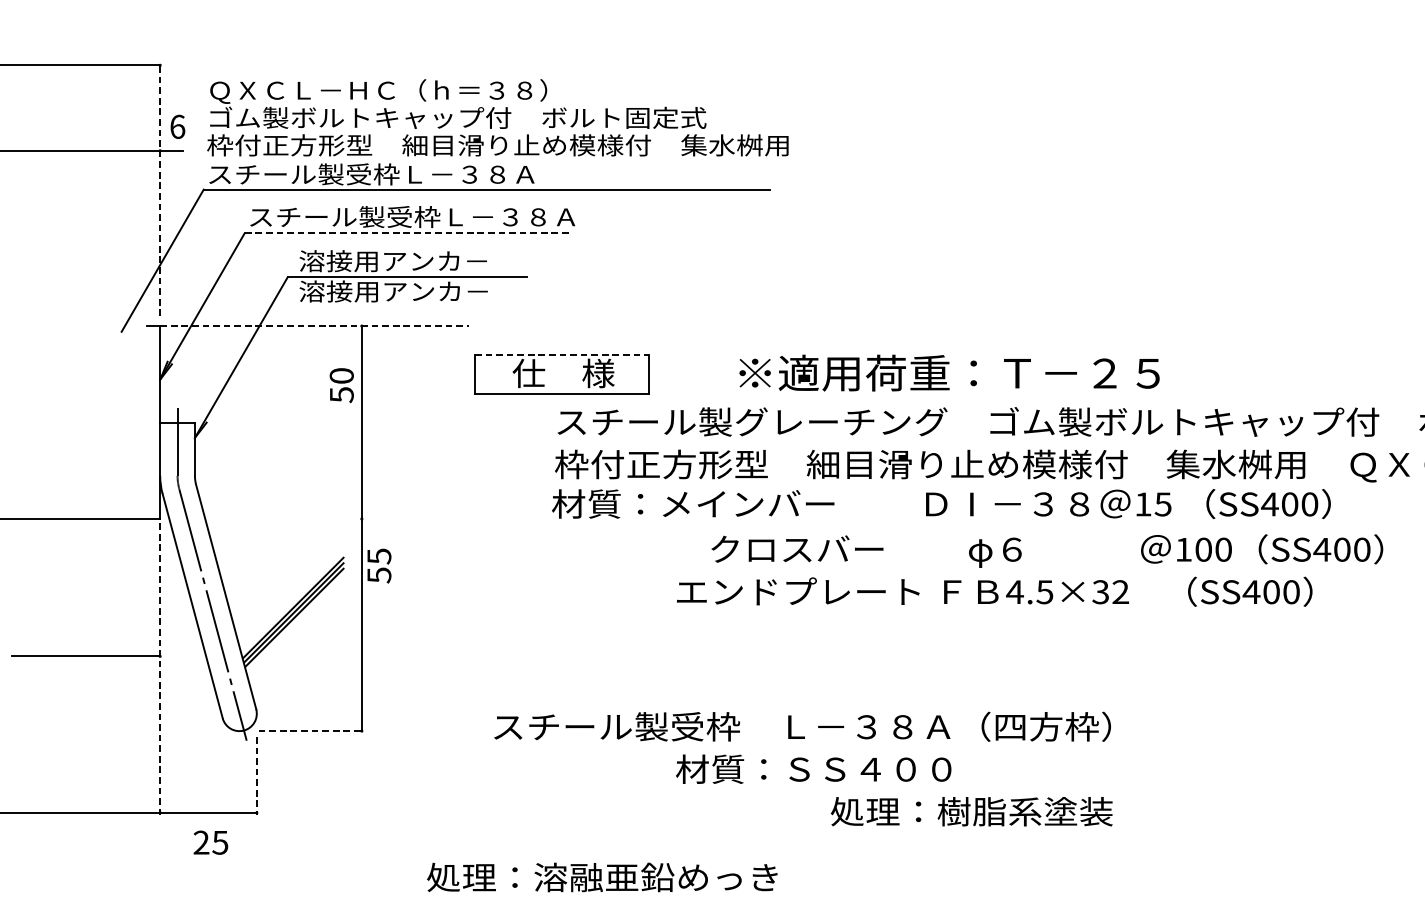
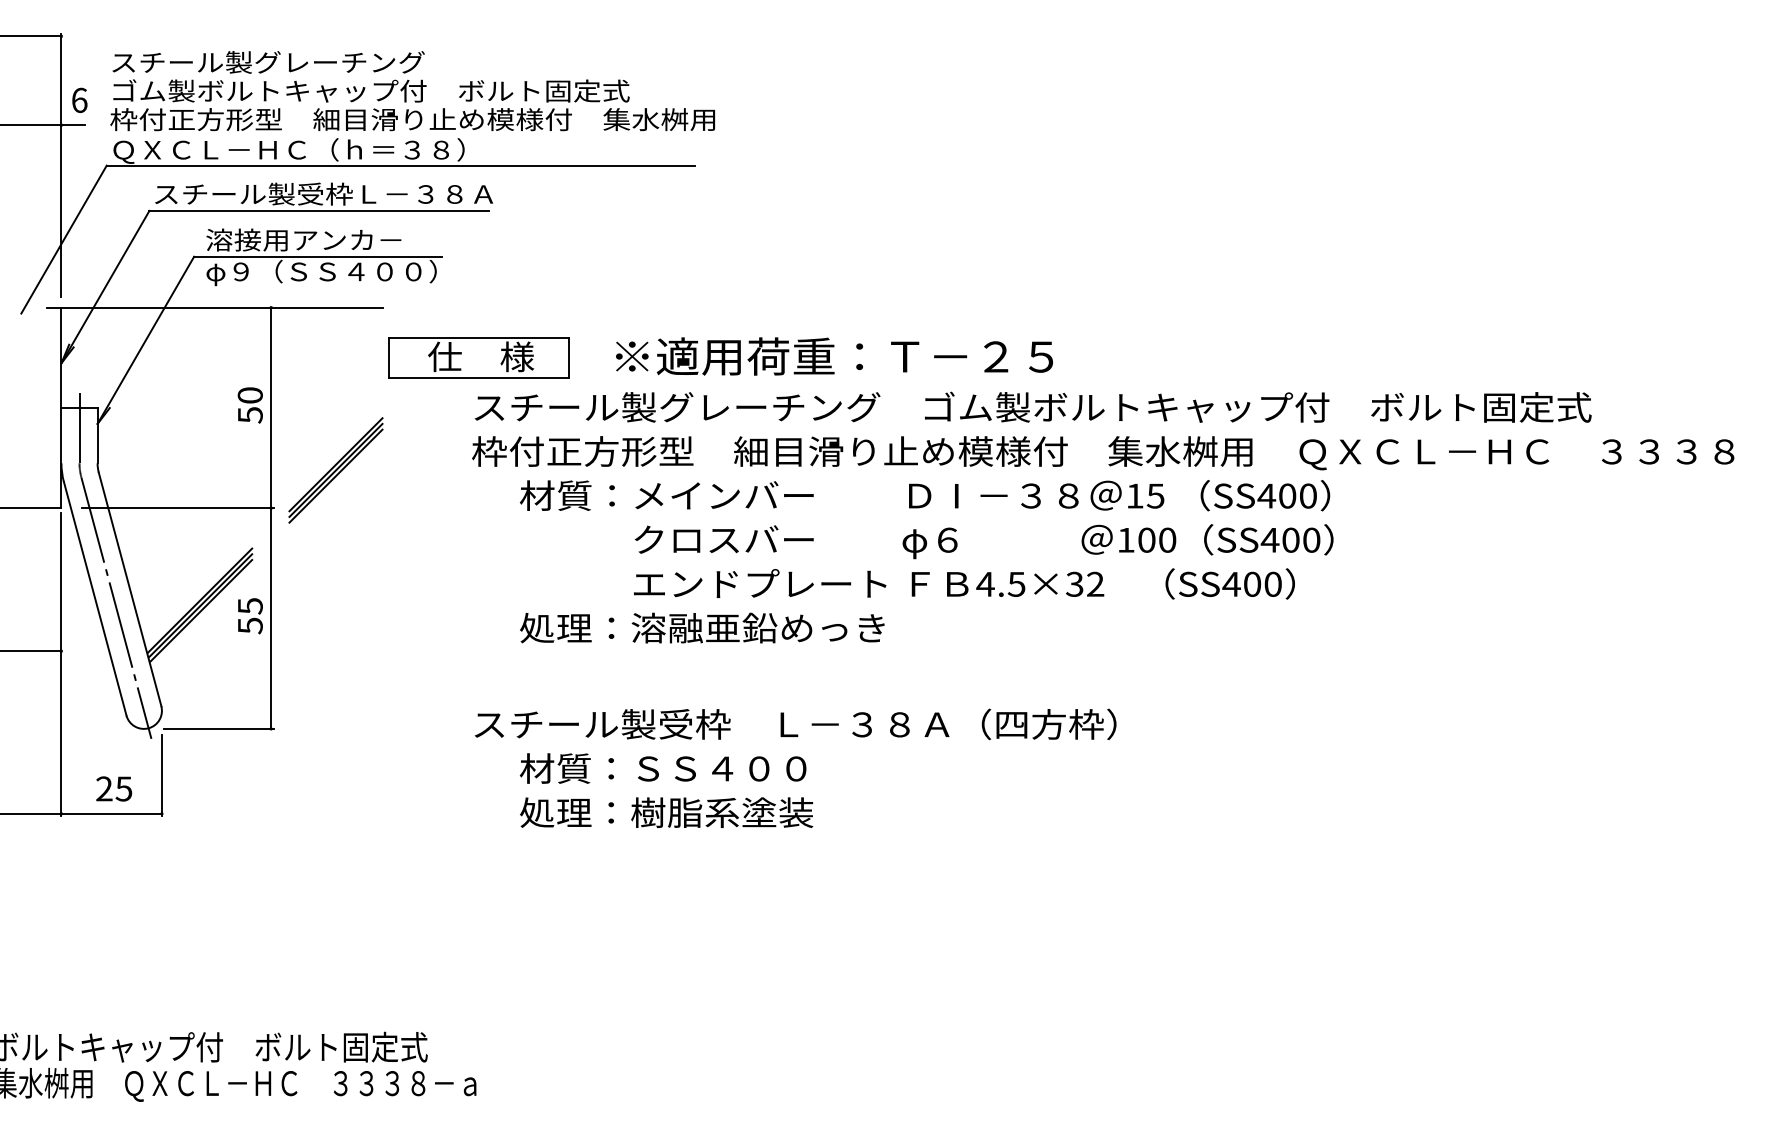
text: (377, 91) -> (287, 63), ＱＸＣＬ－ＨＣ（ｈ＝３８） -> スチール製グレーチング
text: (378, 175) -> (288, 150), スチール製受枠Ｌ－３８Ａ -> ＱＸＣＬ－ＨＣ（ｈ＝３８）
line: (160, 189) -> (61, 165), dashed -> solid
line: (408, 232) -> (319, 210), dashed -> solid
text: (410, 292) -> (321, 272), 溶接用アンカ－ -> φ９（ＳＳ４００）
line: (314, 325) -> (221, 307), dashed -> solid
line: (562, 354) -> (479, 337), dashed -> solid
text: (949, 373) -> (834, 356), moved
text: (340, 385) -> (249, 405), moved
part: (423, 482) -> (335, 470), added
text: (941, 503) -> (925, 495), moved
line: (271, 519) -> (177, 508), added
text: (379, 566) -> (250, 616), moved
text: (994, 591) -> (964, 583), moved
line: (160, 669) -> (61, 664), dashed -> solid
text: (802, 726) -> (795, 724), moved
line: (311, 730) -> (218, 728), dashed -> solid
text: (813, 769) -> (662, 768), moved
line: (256, 775) -> (161, 775), dashed -> solid
text: (971, 811) -> (666, 812), moved
text: (211, 842) -> (114, 788), moved
text: (602, 876) -> (702, 627), moved

